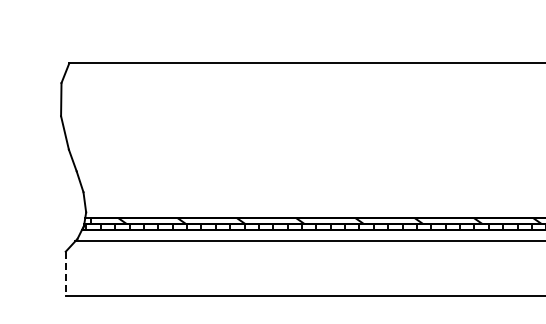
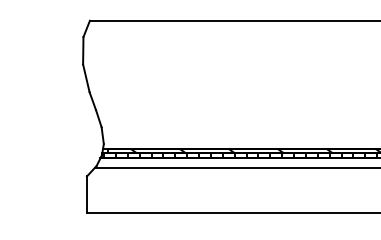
line: (65, 273) -> (86, 194), dashed -> solid

